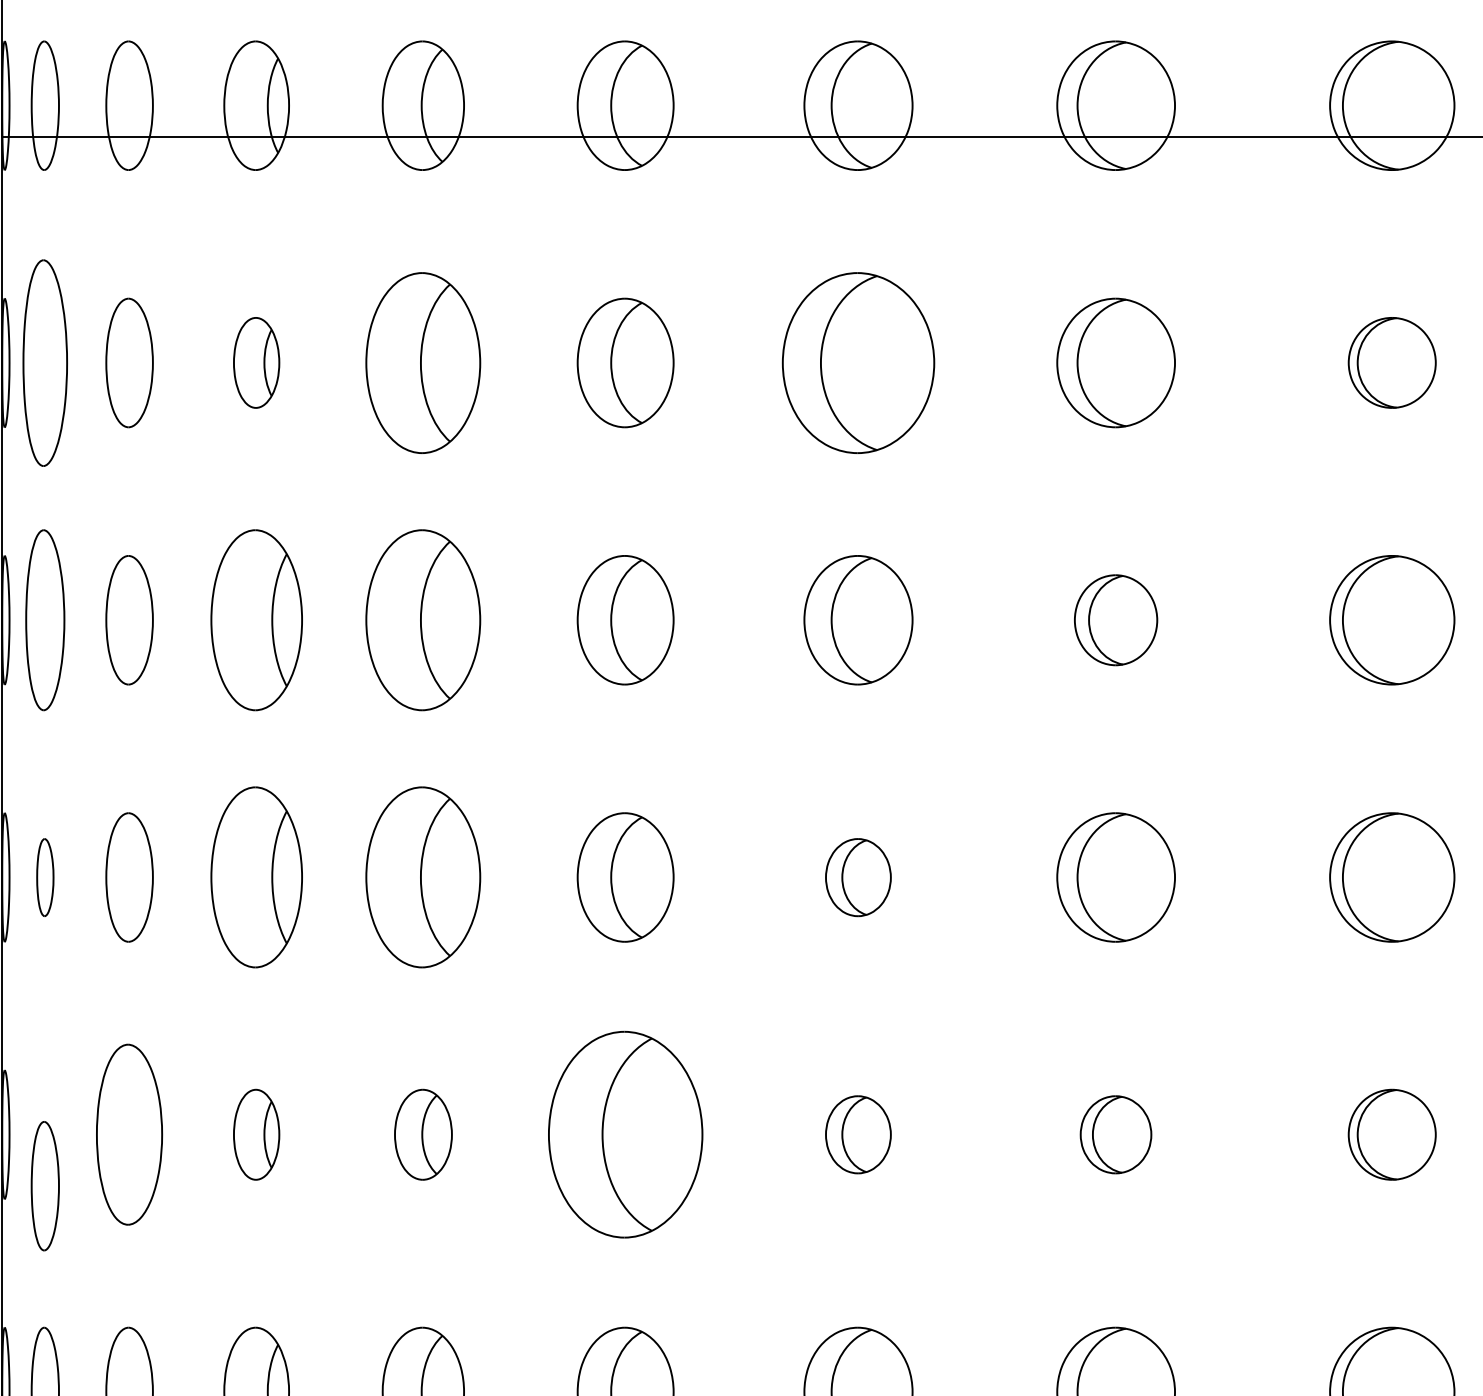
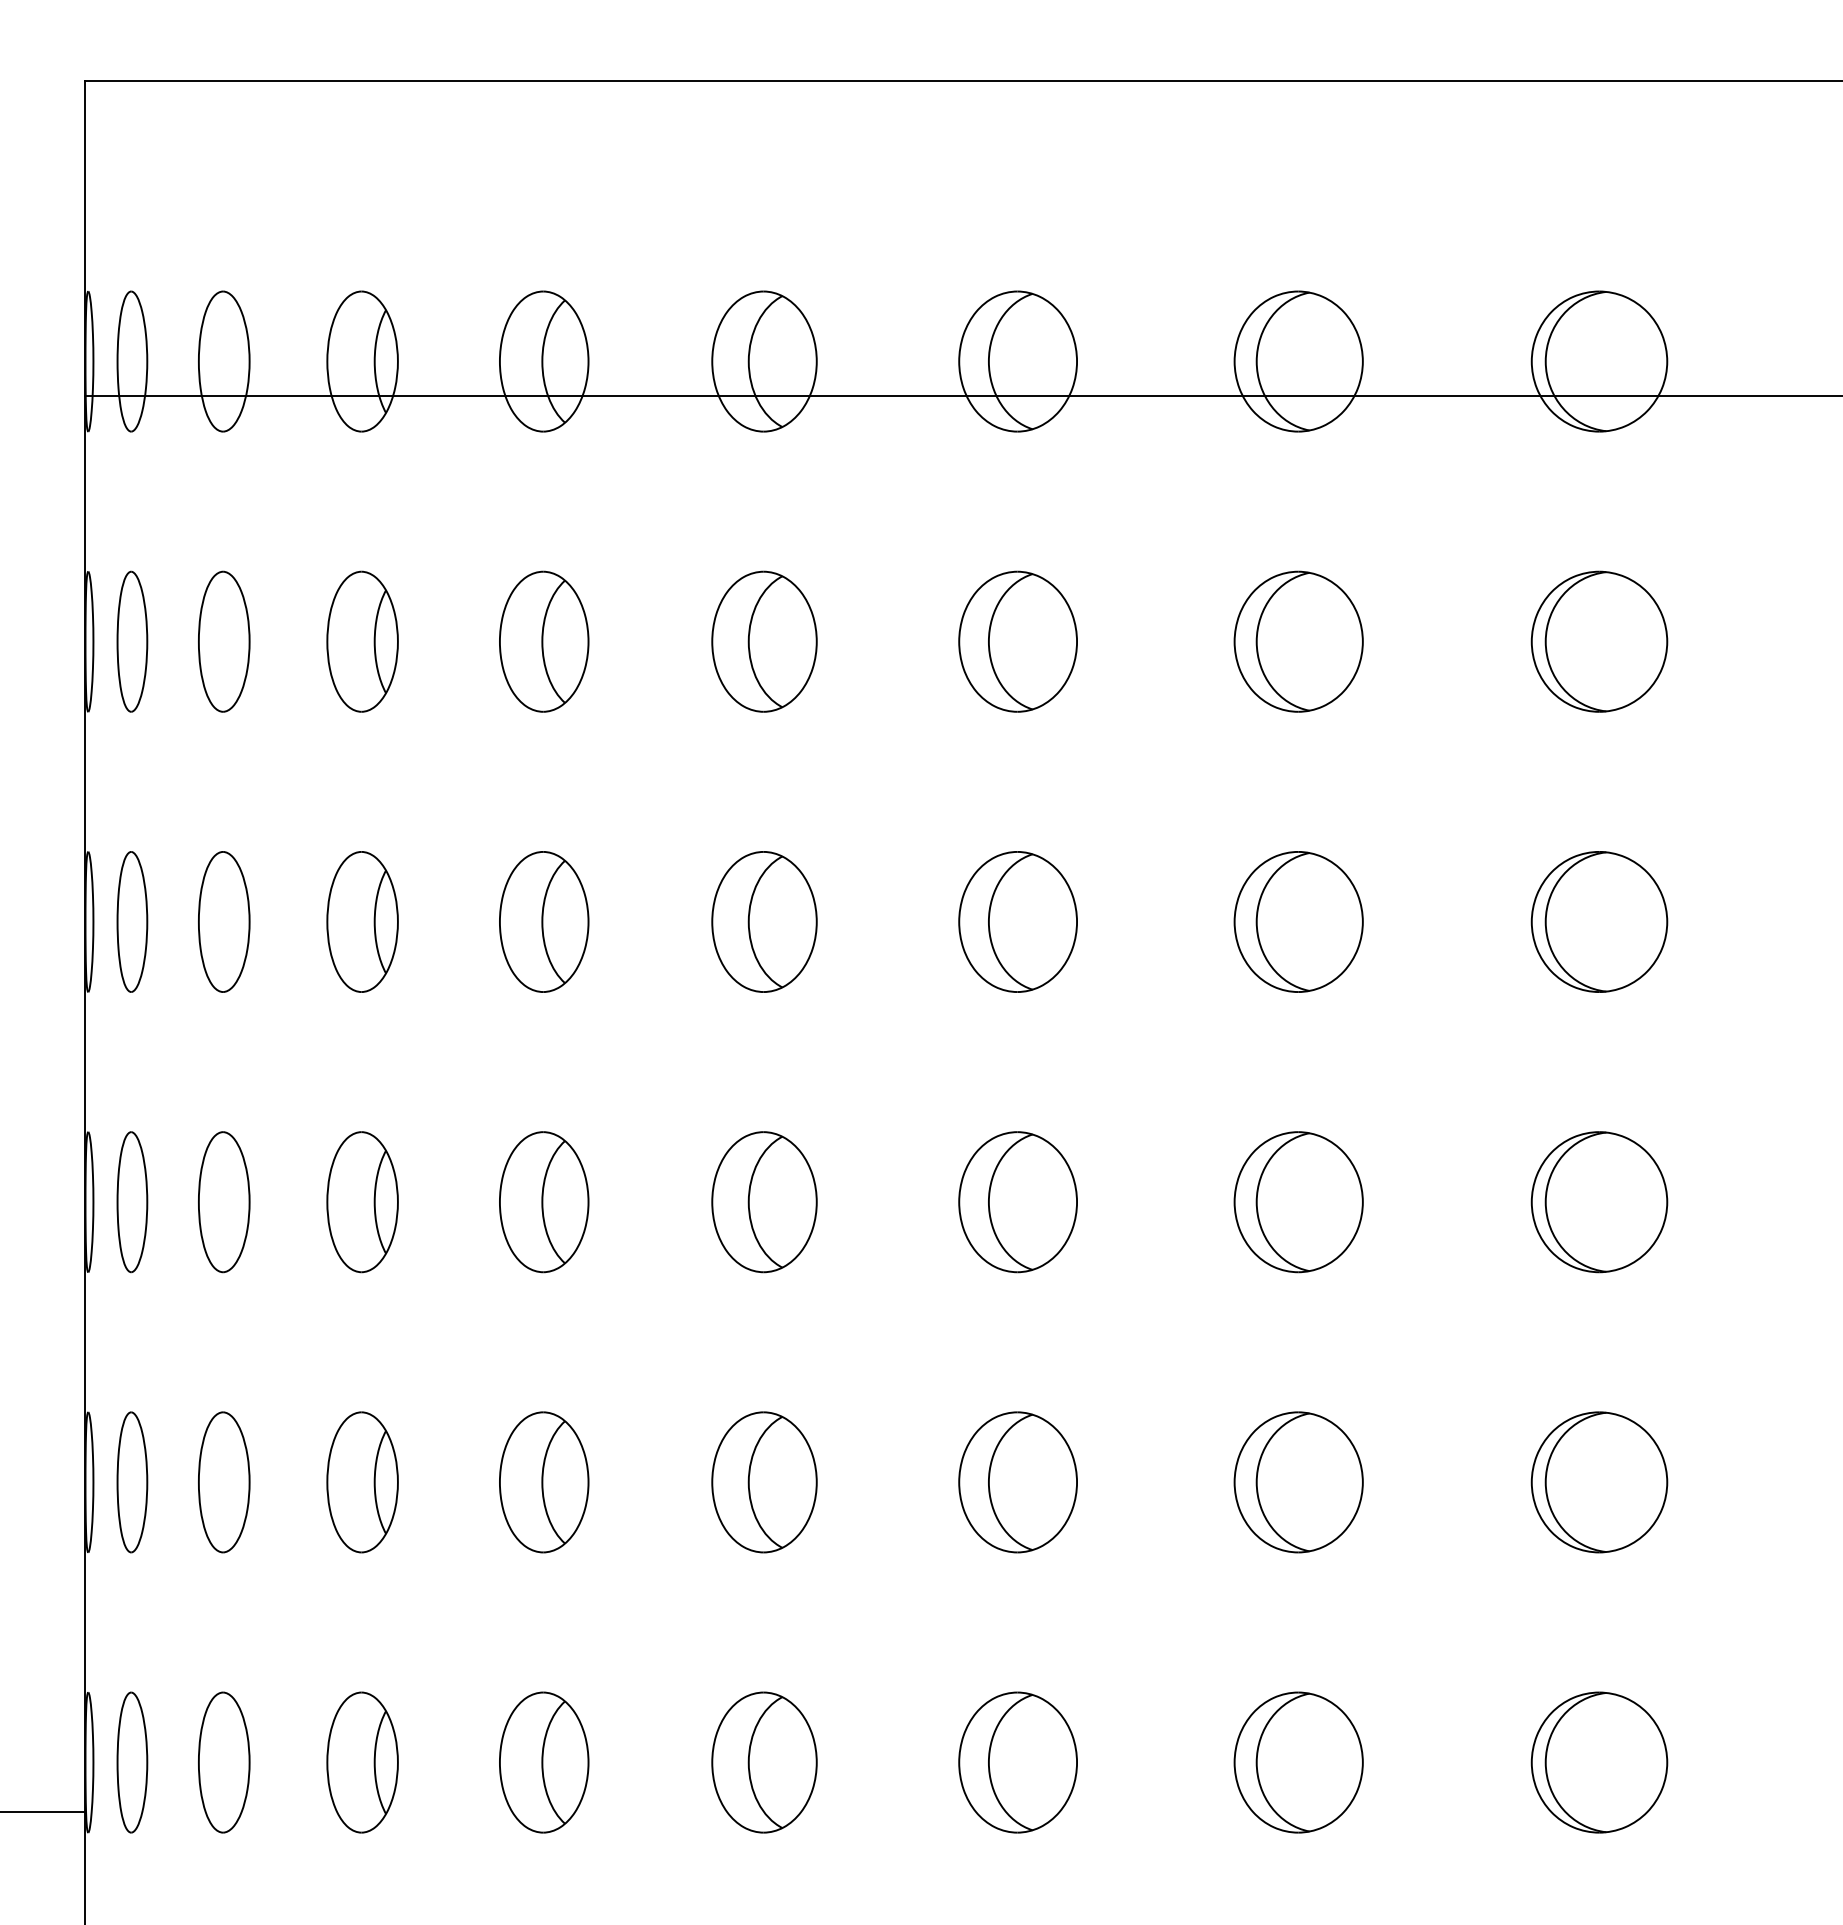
part: (45, 362) -> (132, 641), size x0.62
part: (256, 362) -> (362, 641), size x1.43
part: (423, 362) -> (544, 641), size x0.71
part: (857, 362) -> (1017, 641), size x0.71
part: (1392, 362) -> (1599, 641), size x1.43
part: (45, 619) -> (132, 921), size x0.71
part: (256, 619) -> (362, 921), size x0.71
part: (423, 619) -> (544, 921), size x0.71
part: (1115, 619) -> (1298, 921), size x1.43
part: (45, 877) -> (132, 1202), size x1.67
part: (256, 877) -> (362, 1202), size x0.71
part: (423, 877) -> (544, 1202), size x0.71
part: (857, 877) -> (1017, 1202), size x1.67
part: (129, 1134) -> (224, 1482), size x0.71
part: (256, 1134) -> (362, 1482), size x1.43
part: (423, 1134) -> (544, 1482), size x1.43
part: (625, 1134) -> (764, 1482), size x0.62
part: (857, 1134) -> (1017, 1482), size x1.67
part: (1115, 1134) -> (1298, 1482), size x1.67
part: (1392, 1134) -> (1599, 1482), size x1.43
part: (45, 1186) -> (132, 1482), moved

